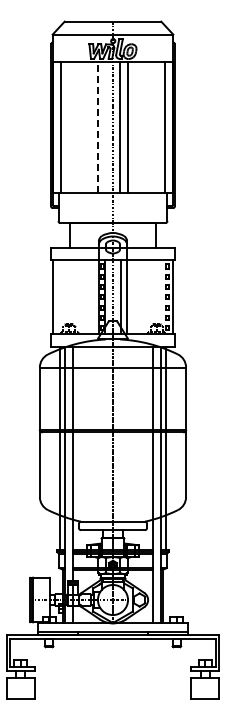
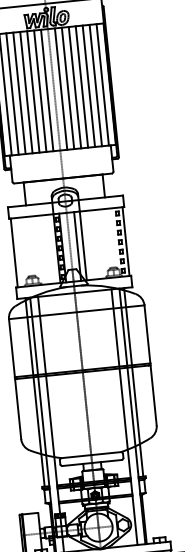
line: (68, 126) -> (12, 93), added
line: (75, 126) -> (19, 92), added
line: (83, 126) -> (26, 91), added
line: (90, 126) -> (33, 91), added
line: (105, 126) -> (47, 89), added
line: (135, 126) -> (74, 86), added
line: (142, 126) -> (81, 86), added
line: (150, 126) -> (88, 85), added
line: (157, 126) -> (95, 84), added
line: (98, 127) -> (40, 91), dashed -> solid

